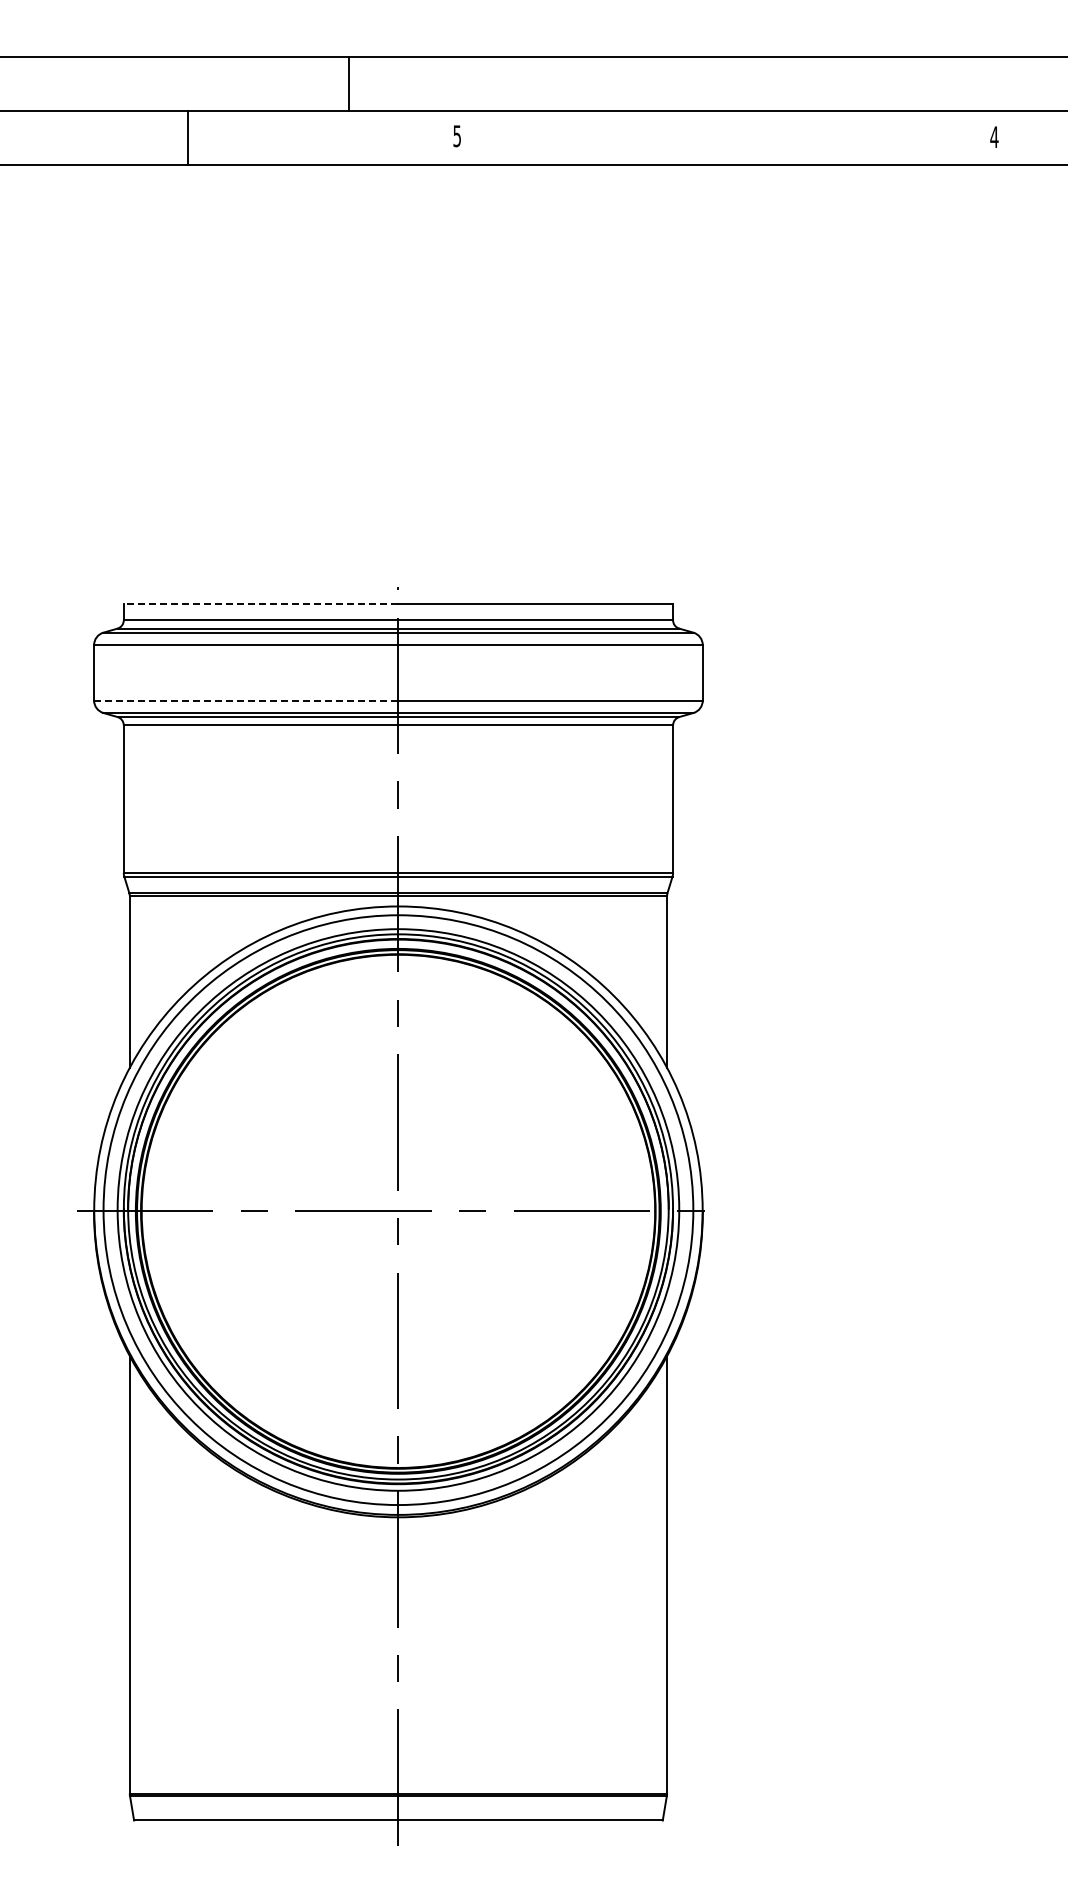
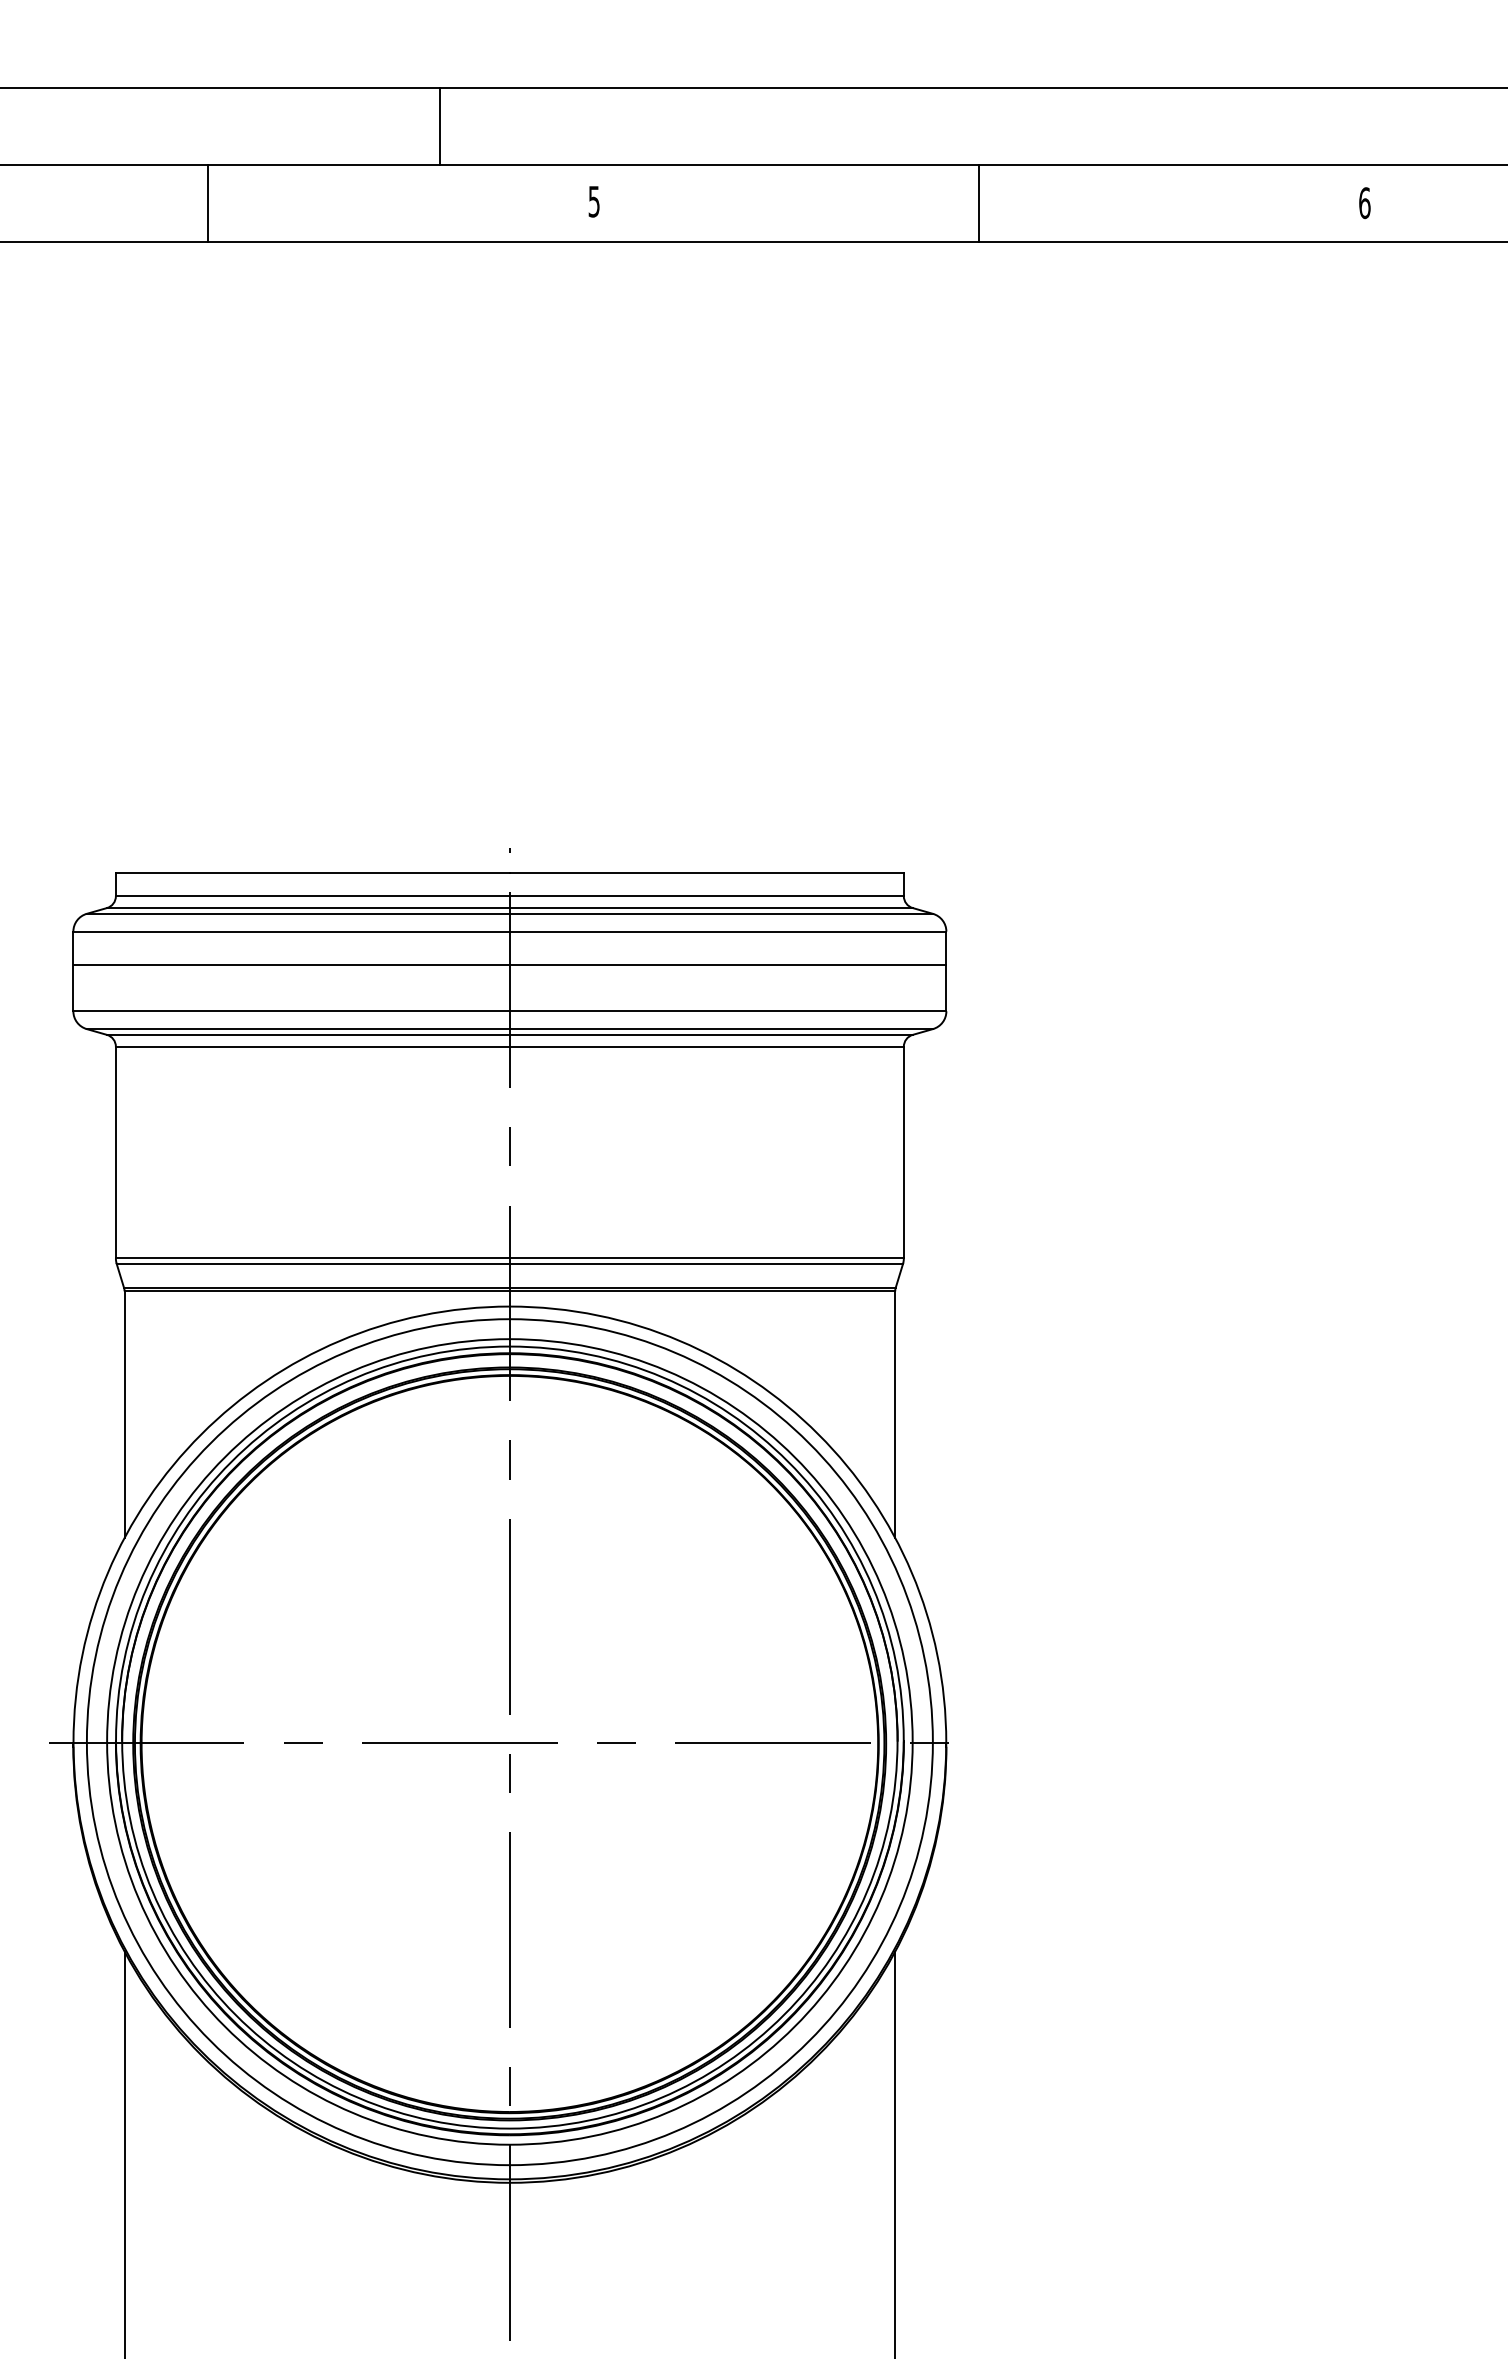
line: (725, 137) -> (979, 203), added
text: (994, 137) -> (1364, 203), 4 -> 6
line: (260, 604) -> (312, 873), dashed -> solid
line: (398, 668) -> (509, 965), added
line: (245, 700) -> (290, 1011), dashed -> solid

